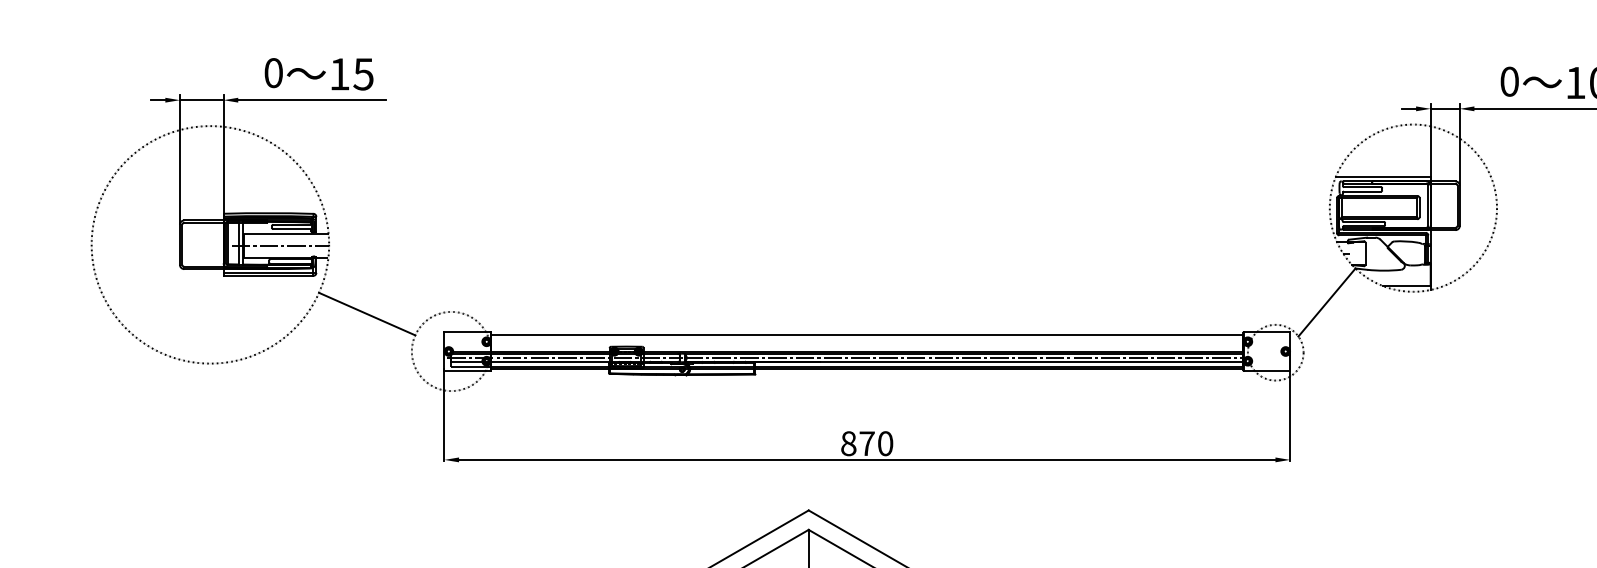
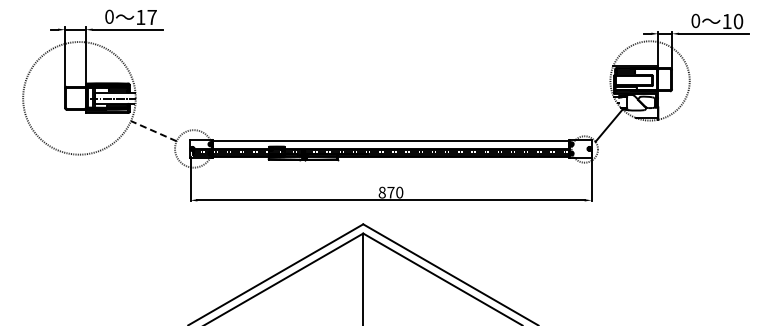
text: (362, 74) -> (151, 17), 15 -> 17
line: (366, 314) -> (153, 131), solid -> dashed

